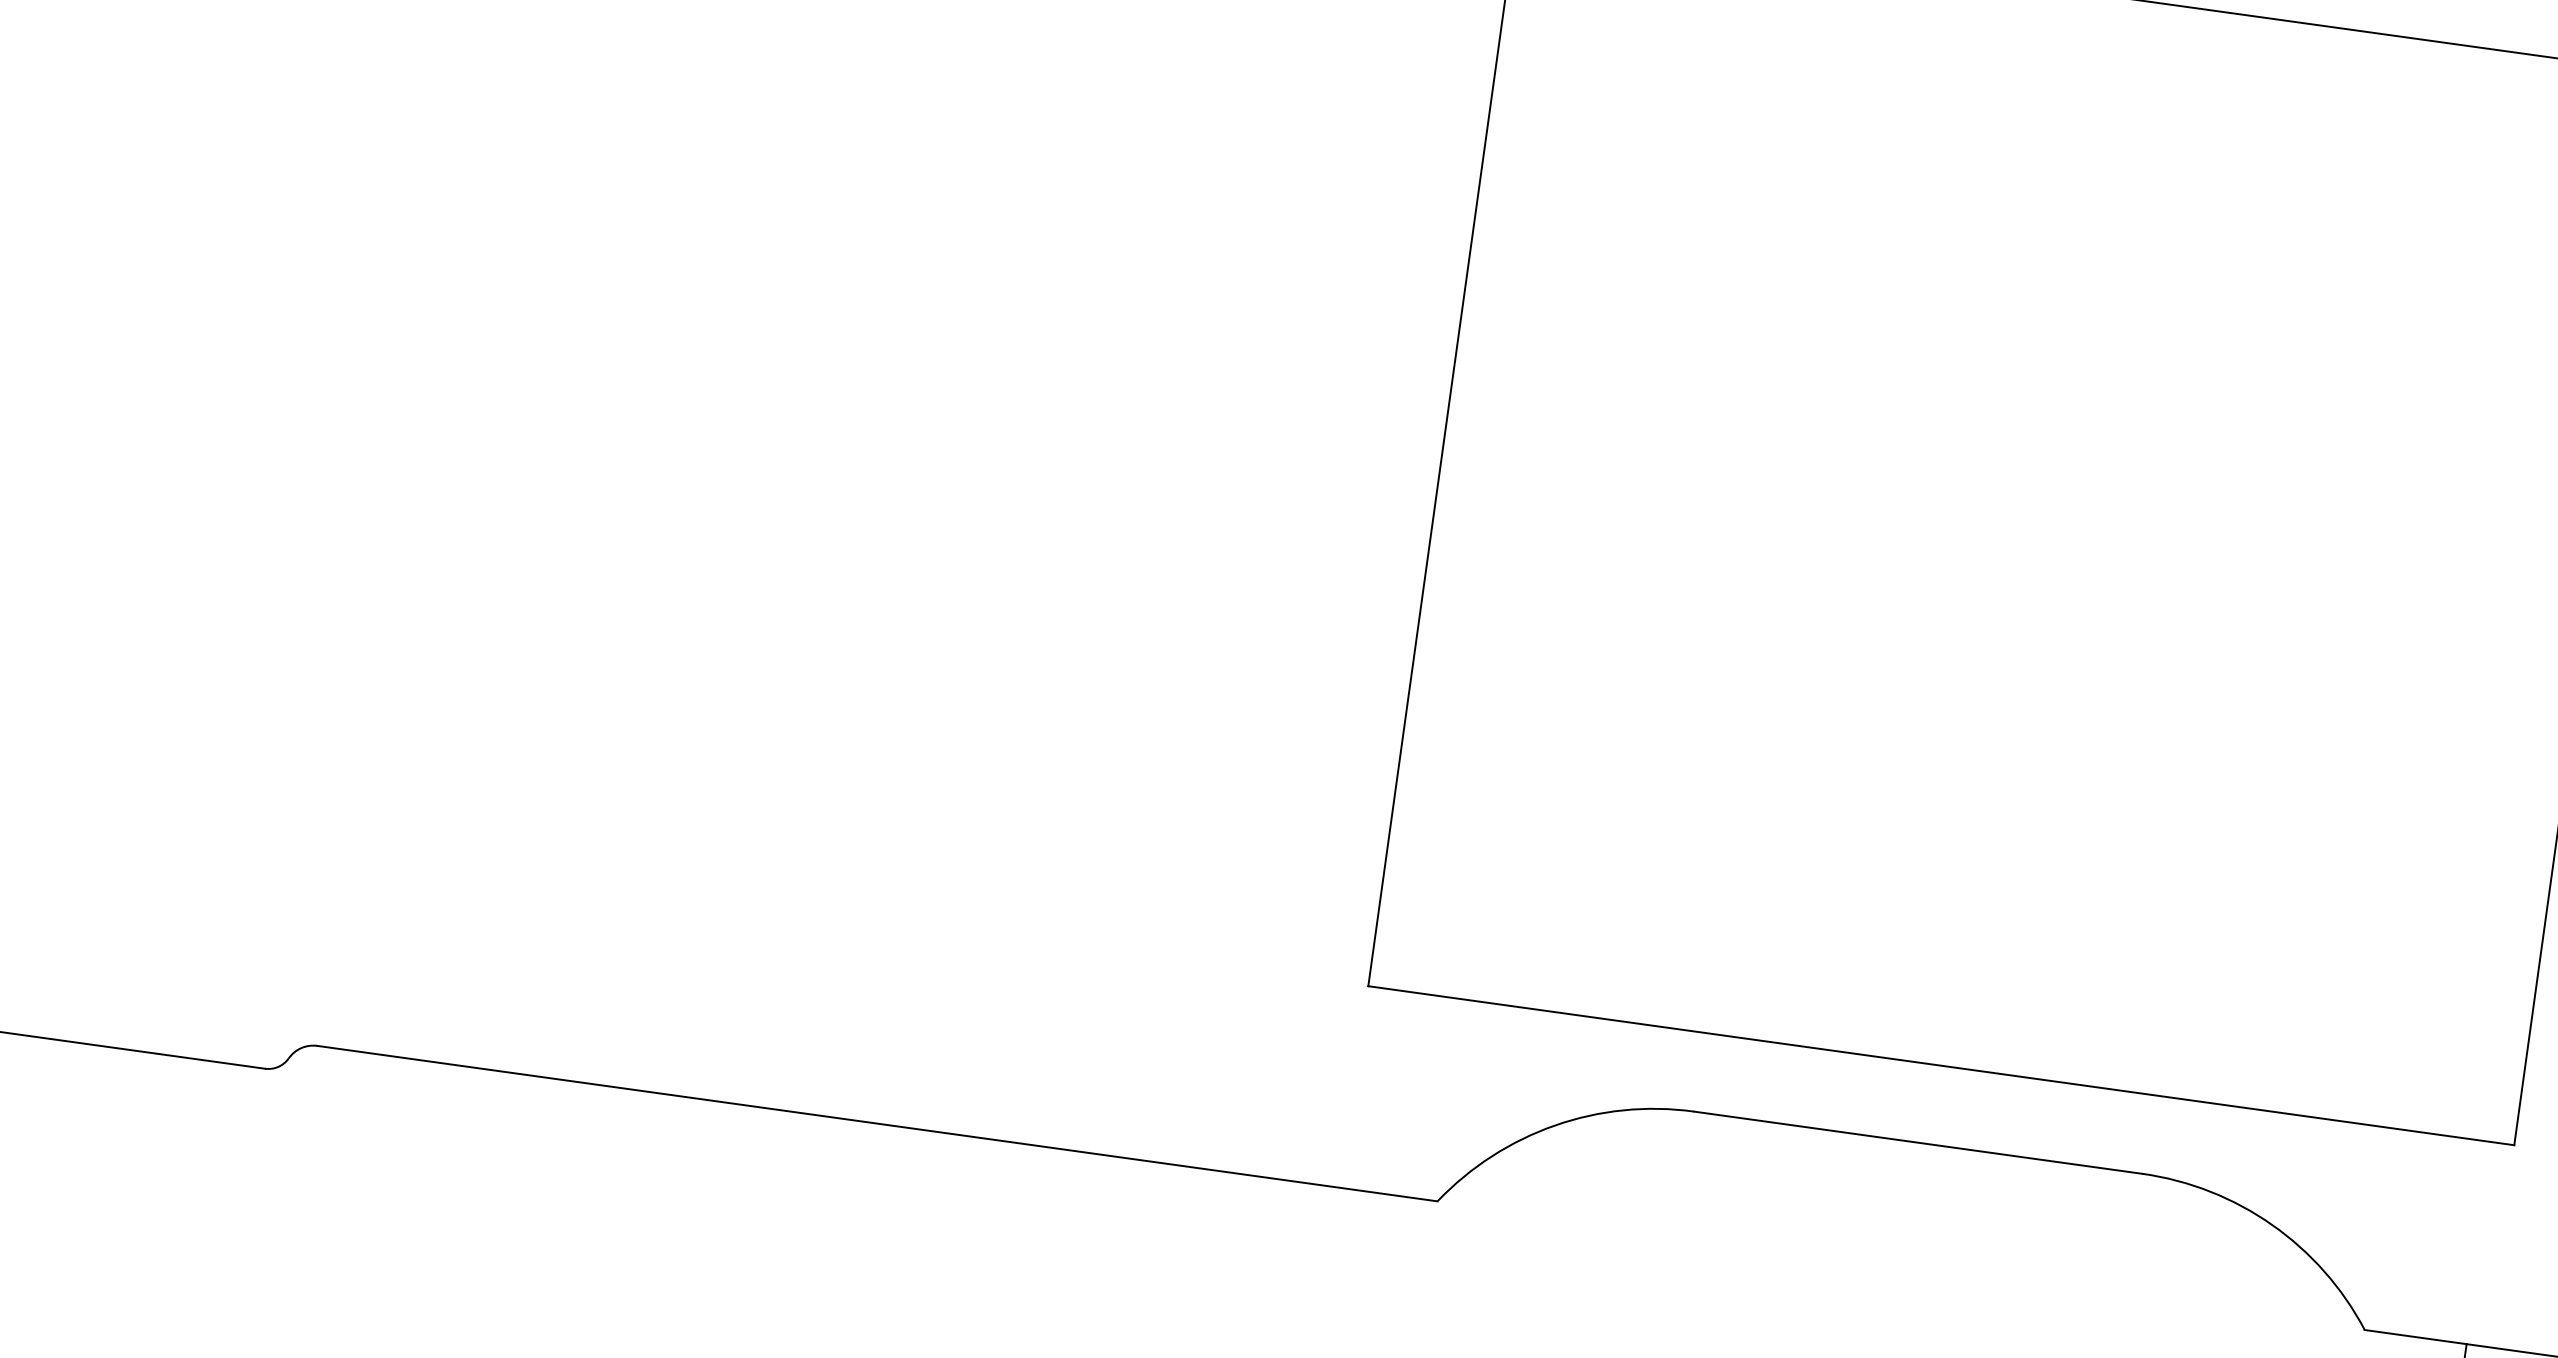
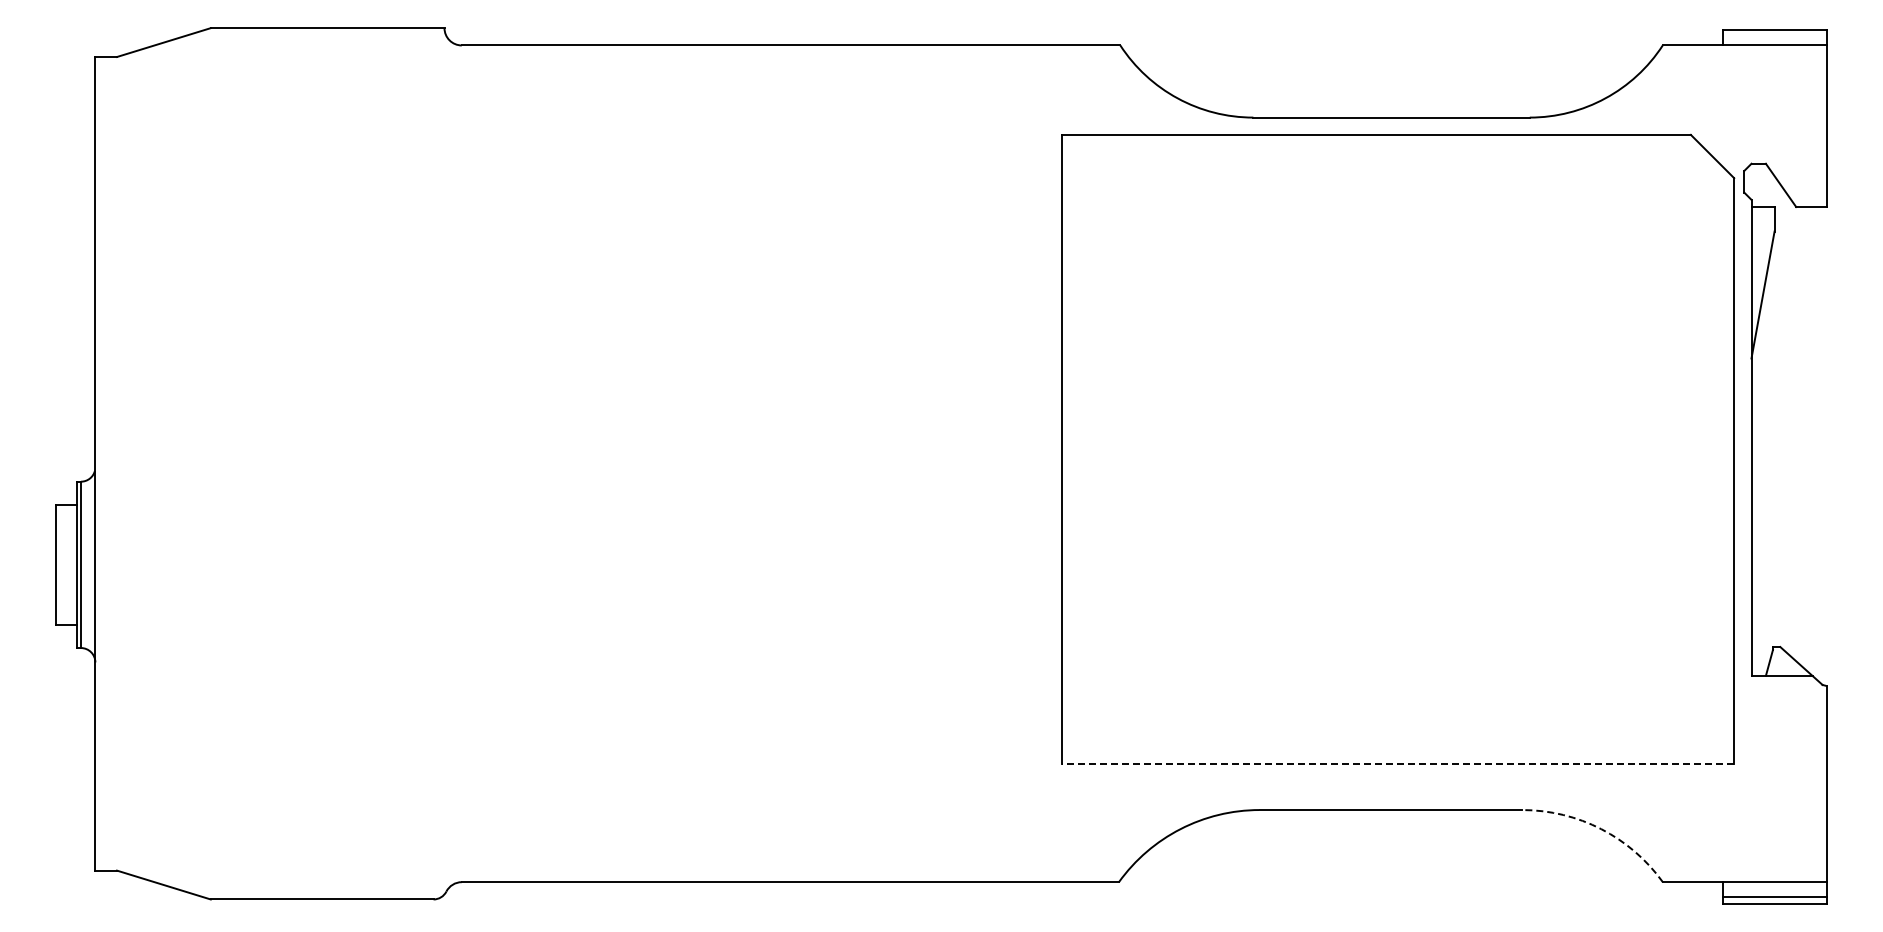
line: (1940, 1064) -> (1397, 763), solid -> dashed
arc: (2272, 1225) -> (1601, 829), solid -> dashed

